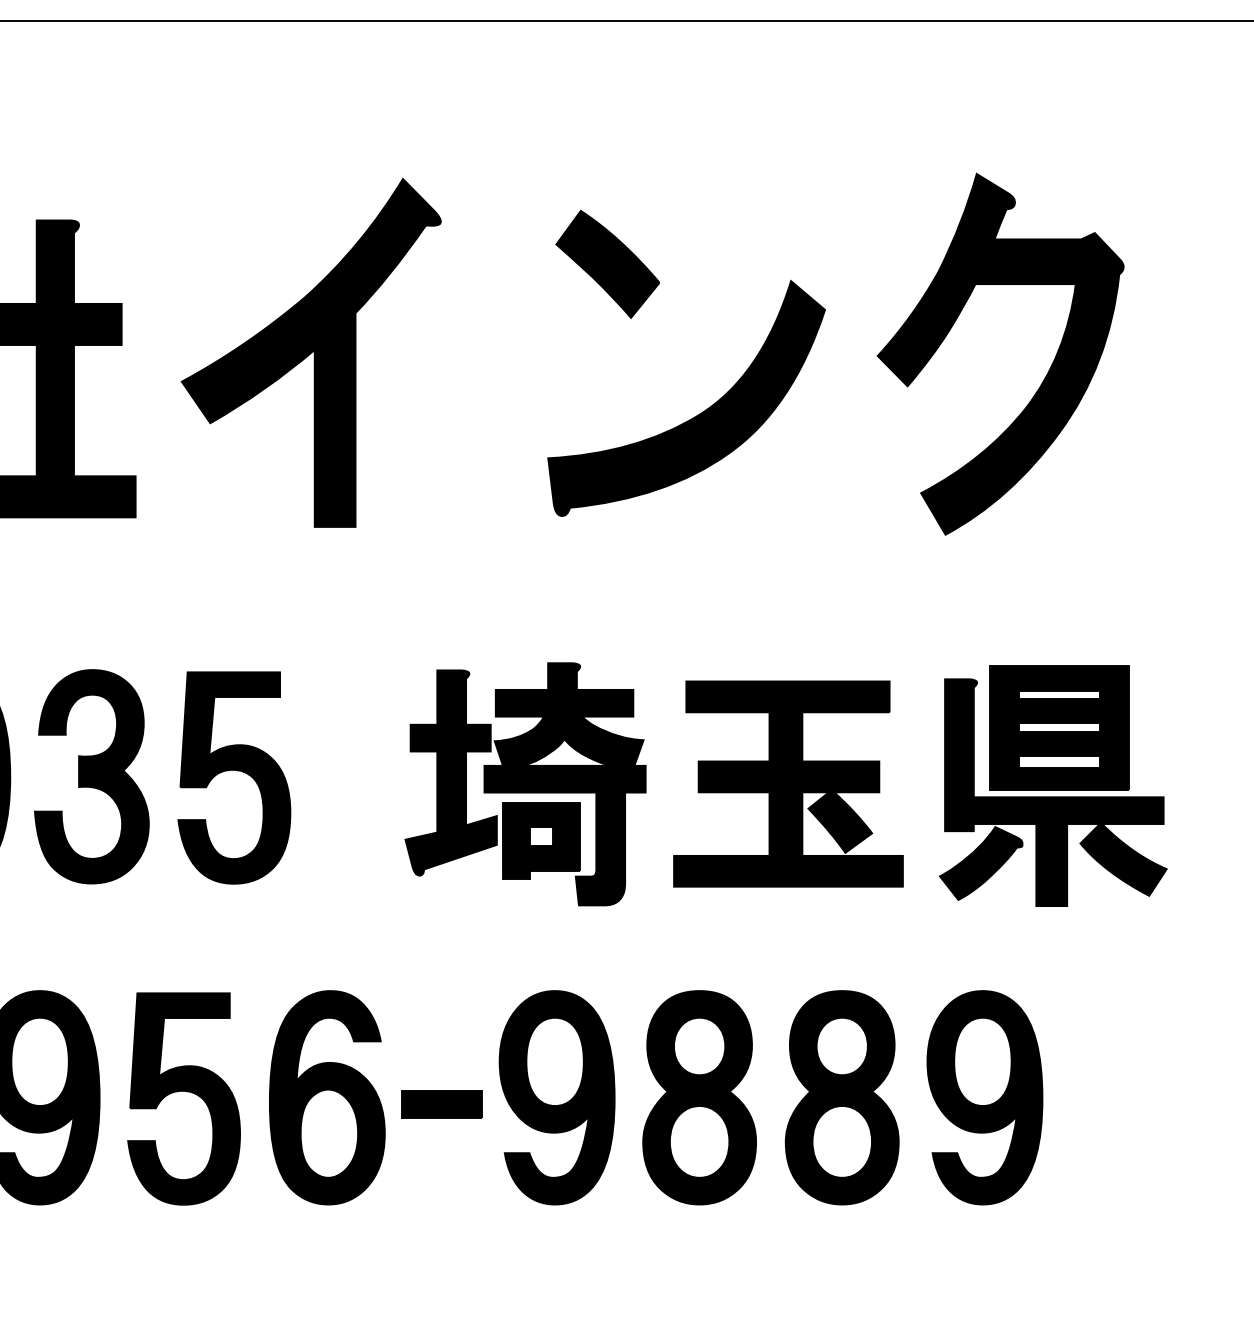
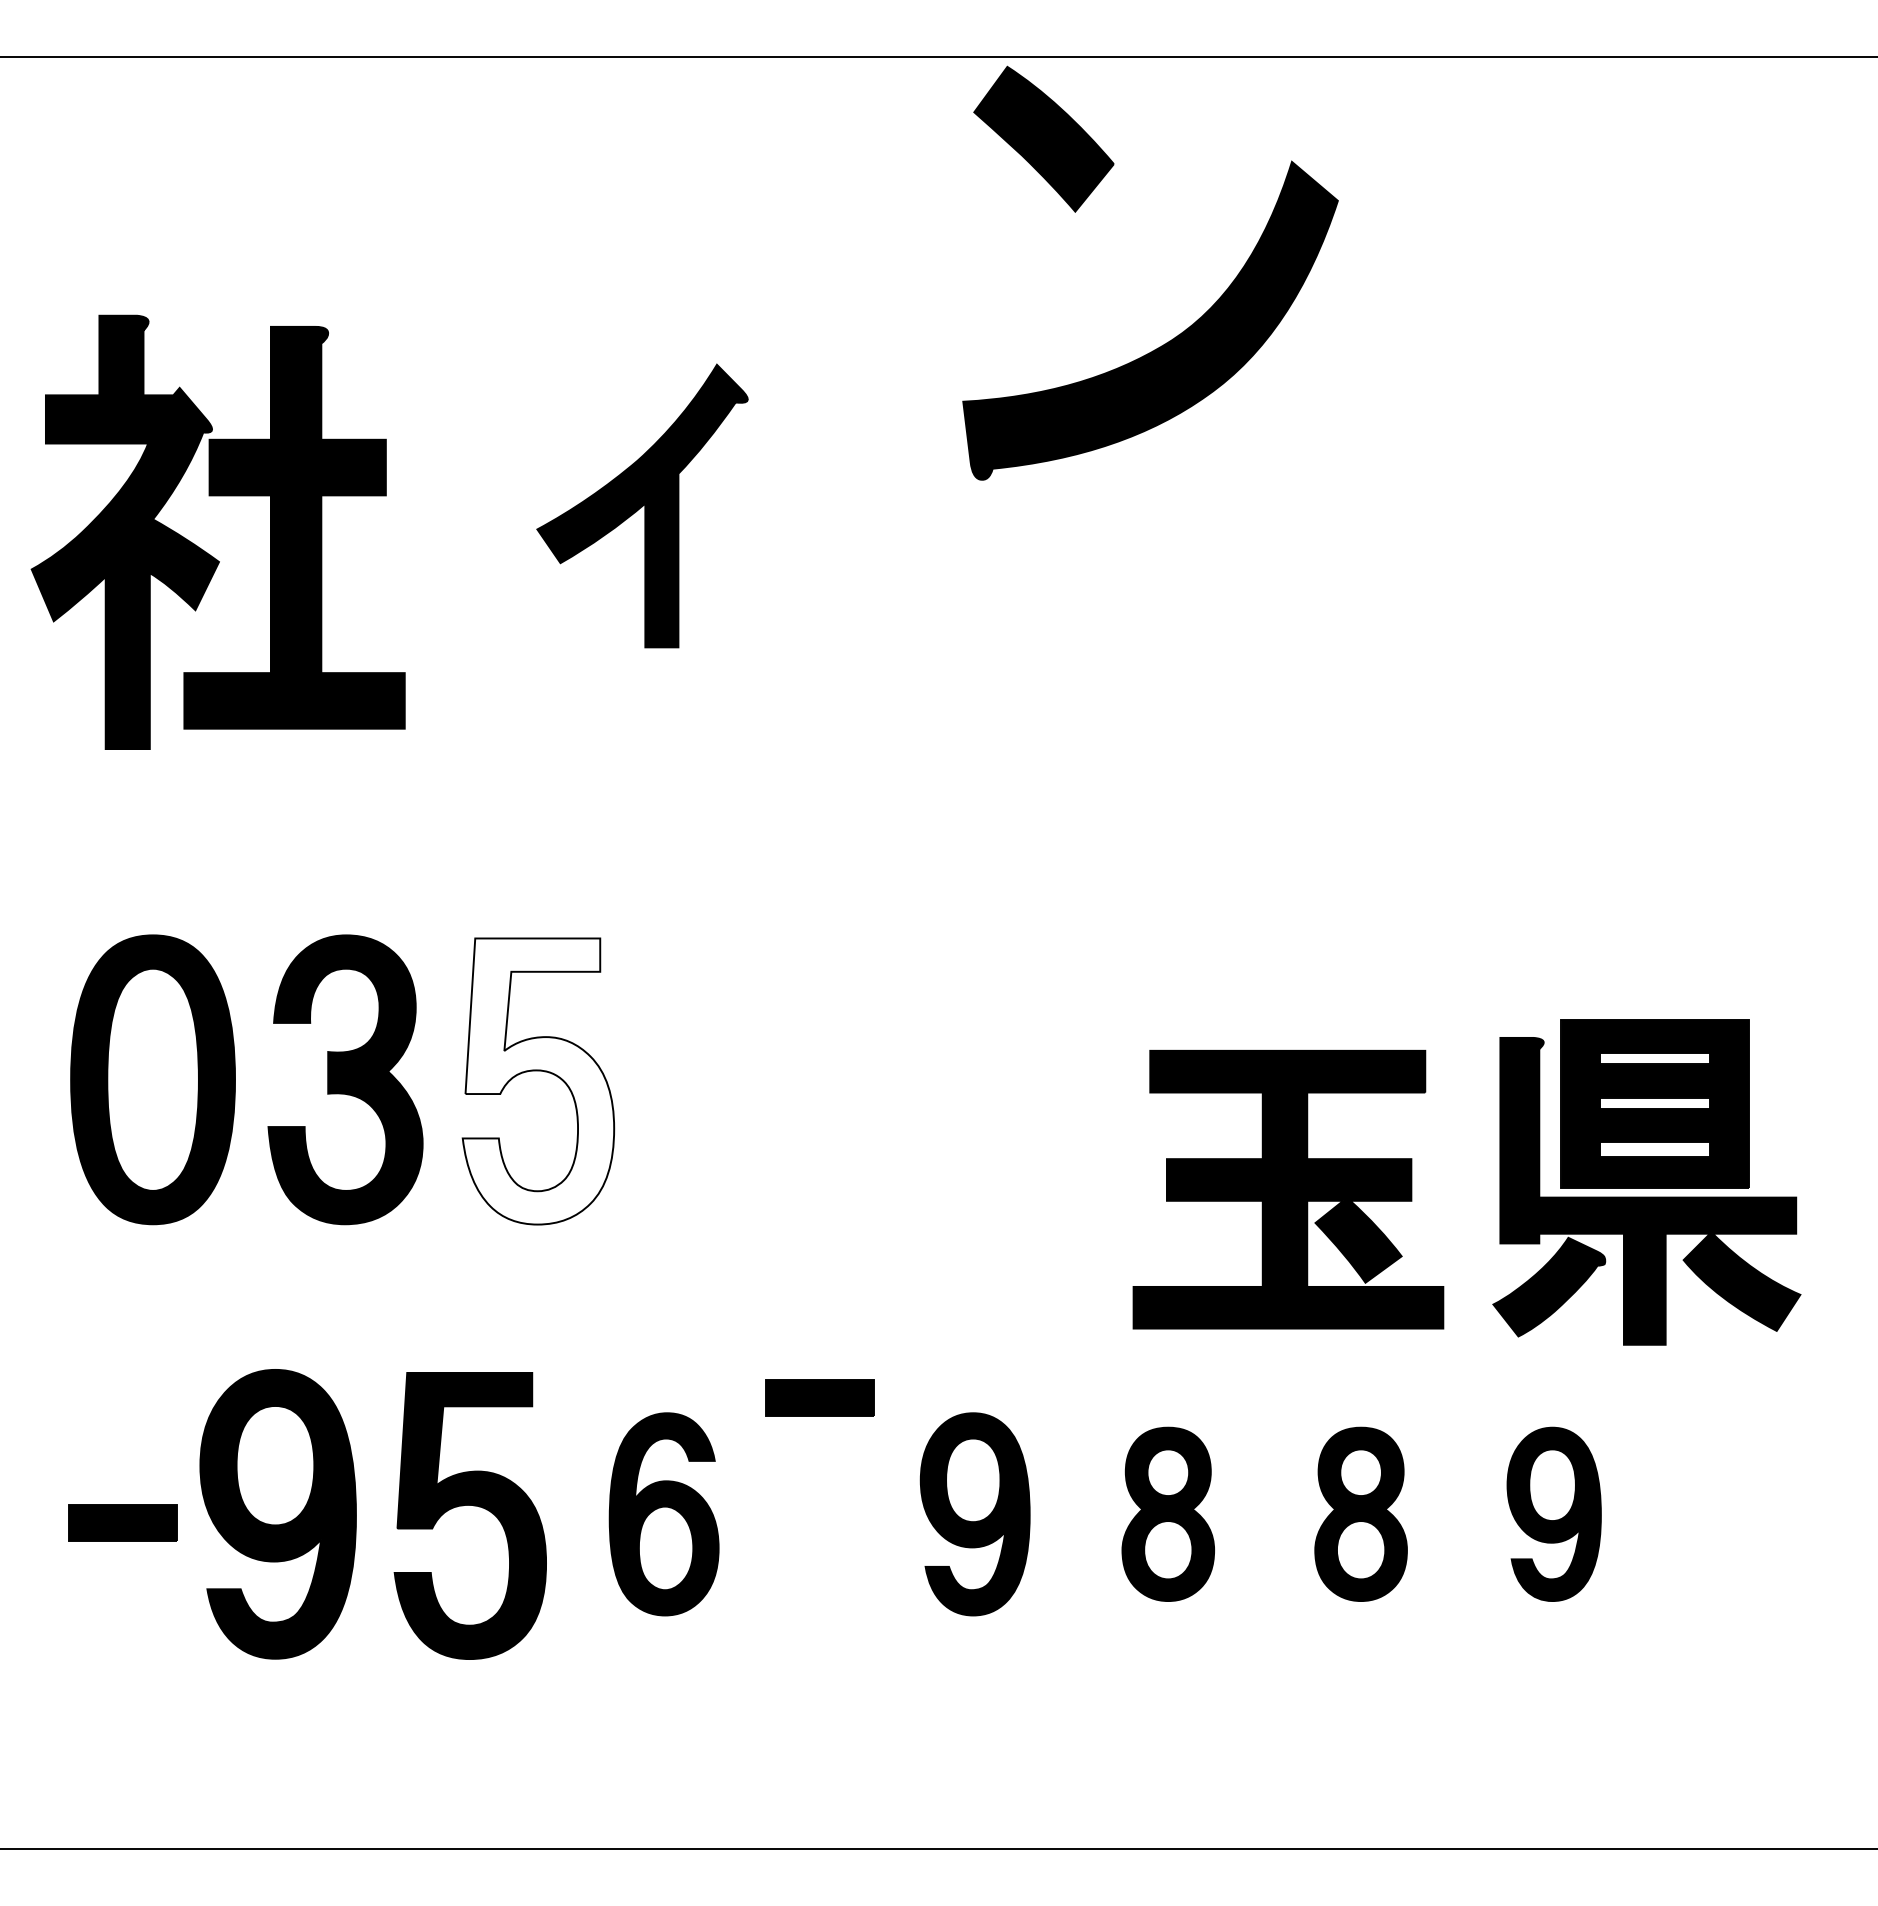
part: (311, 352) -> (642, 505), size x0.6
part: (1044, 377) -> (1635, 539), removed
part: (716, 401) -> (1191, 324), moved
fill: (234, 778) -> (538, 1081), removed
part: (525, 783) -> (932, 1089), removed
part: (788, 783) -> (1288, 1189), moved
part: (1053, 786) -> (1646, 1182), moved
part: (326, 1097) -> (663, 1514), size x0.7
part: (556, 1097) -> (974, 1514), size x0.7
part: (699, 1097) -> (1168, 1514), size x0.6
part: (841, 1097) -> (1360, 1514), size x0.6
part: (984, 1097) -> (1553, 1514), size x0.6
part: (442, 1103) -> (819, 1397), moved

